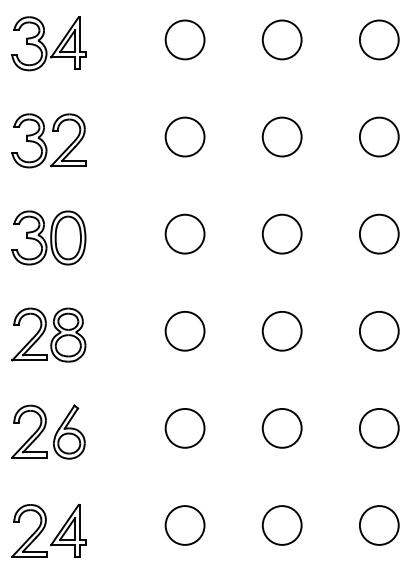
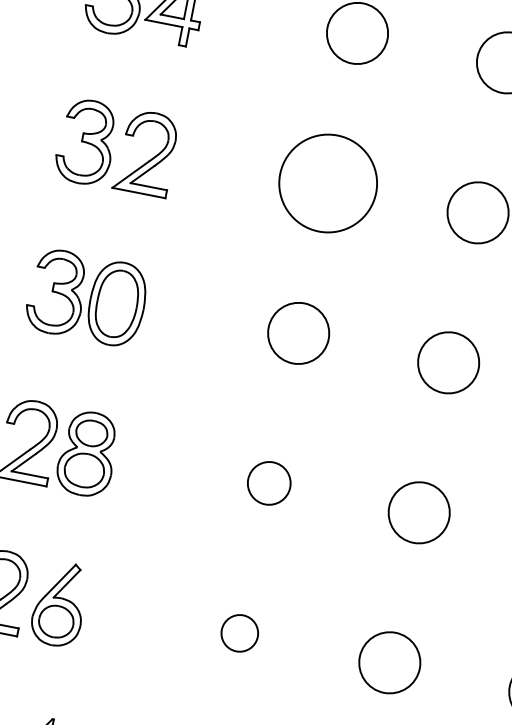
circle: (184, 136) -> (327, 182), size x1.6
circle: (184, 330) -> (268, 482), size x0.7
circle: (184, 427) -> (239, 631), size x0.6

